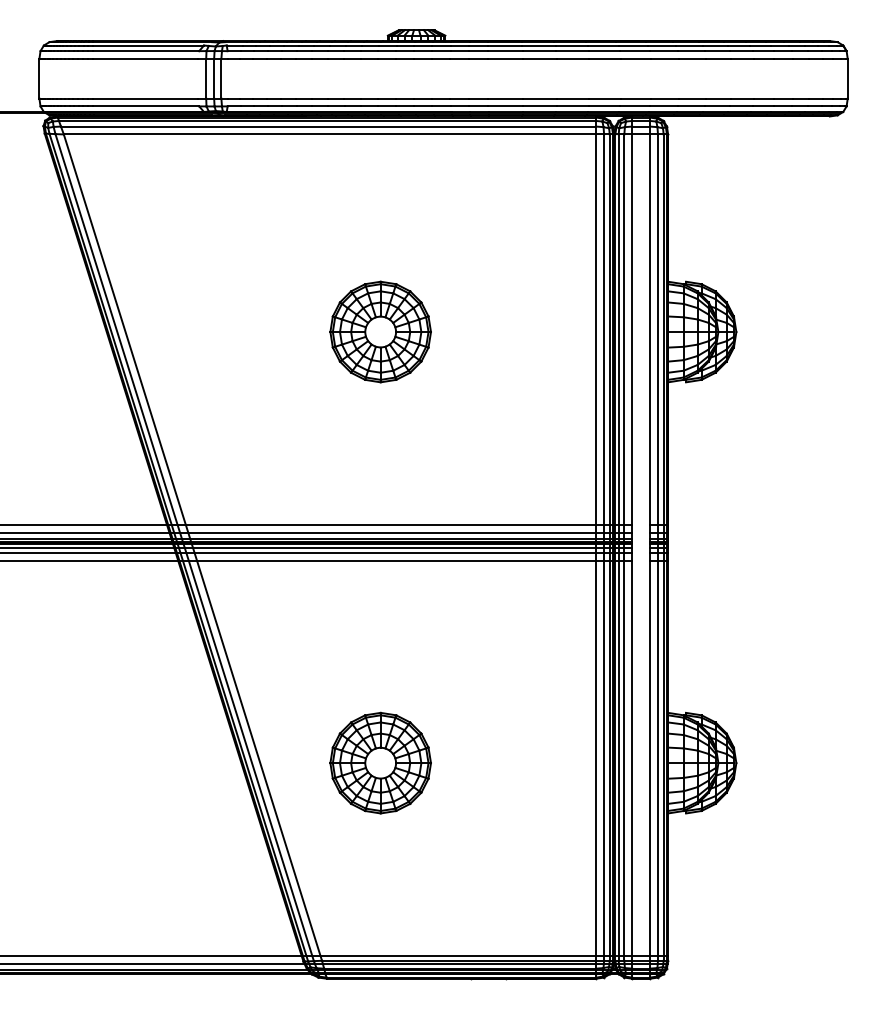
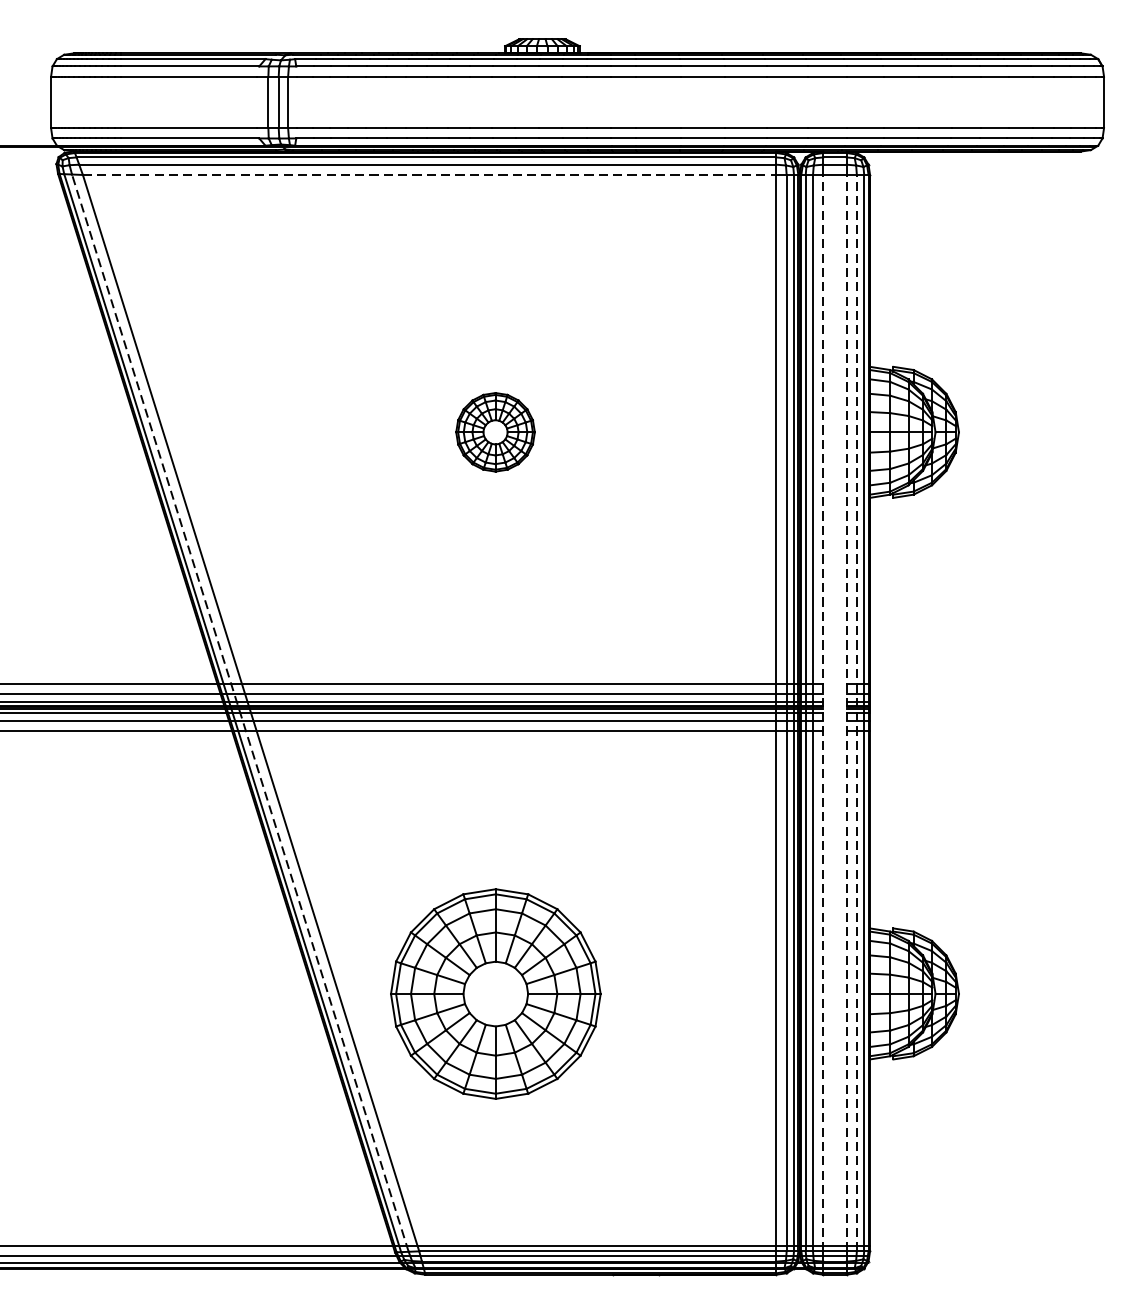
line: (330, 134) -> (430, 175), solid -> dashed
part: (380, 331) -> (495, 431), size x0.6
line: (184, 547) -> (240, 713), solid -> dashed
line: (632, 547) -> (823, 713), solid -> dashed
line: (650, 547) -> (847, 713), solid -> dashed
line: (657, 547) -> (856, 713), solid -> dashed
part: (380, 762) -> (495, 993), size x1.6

